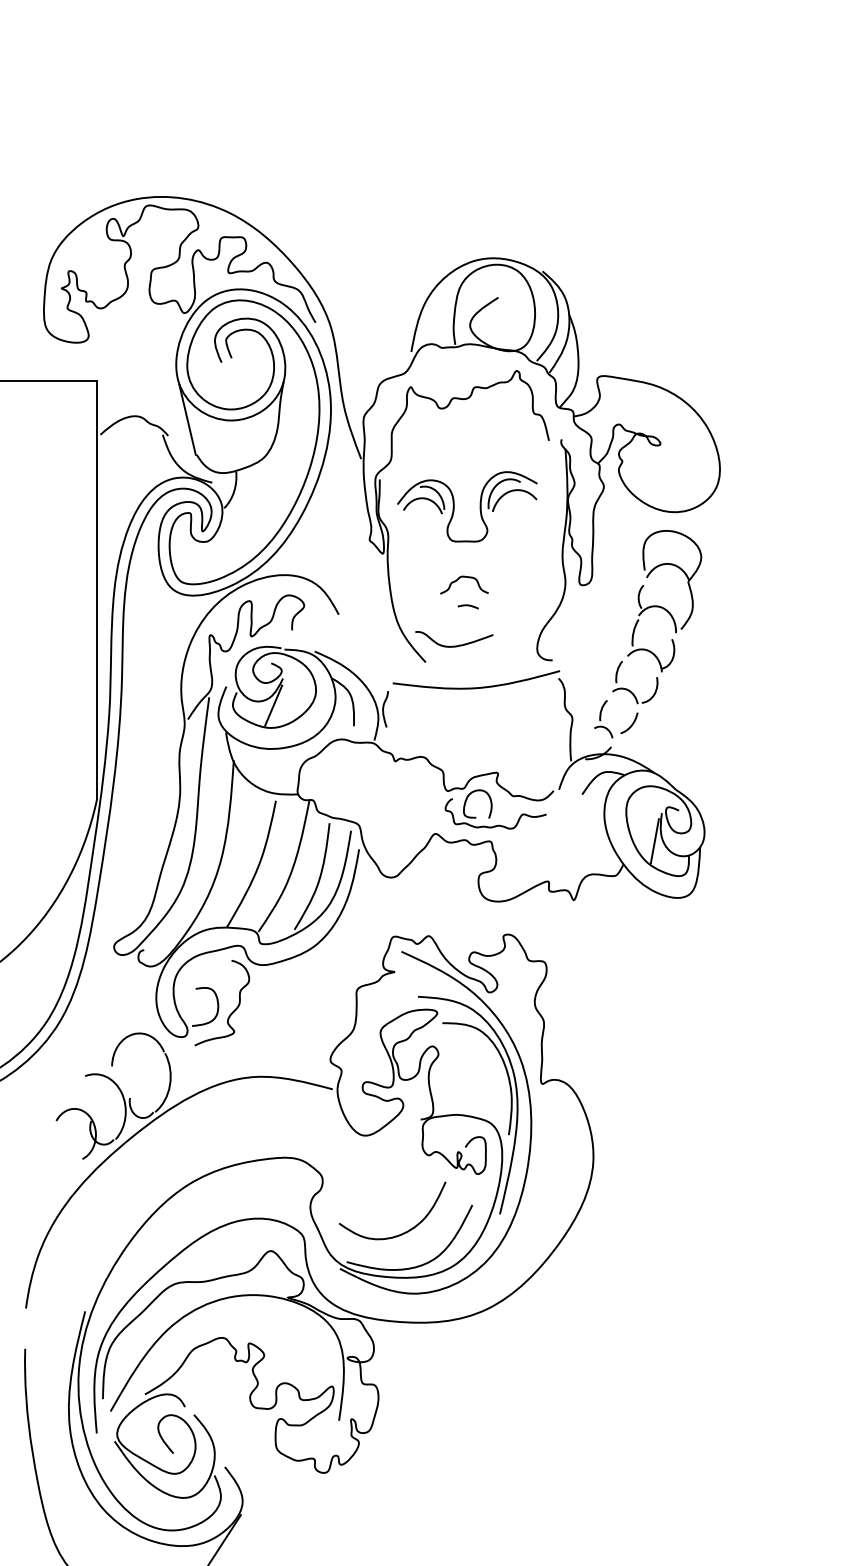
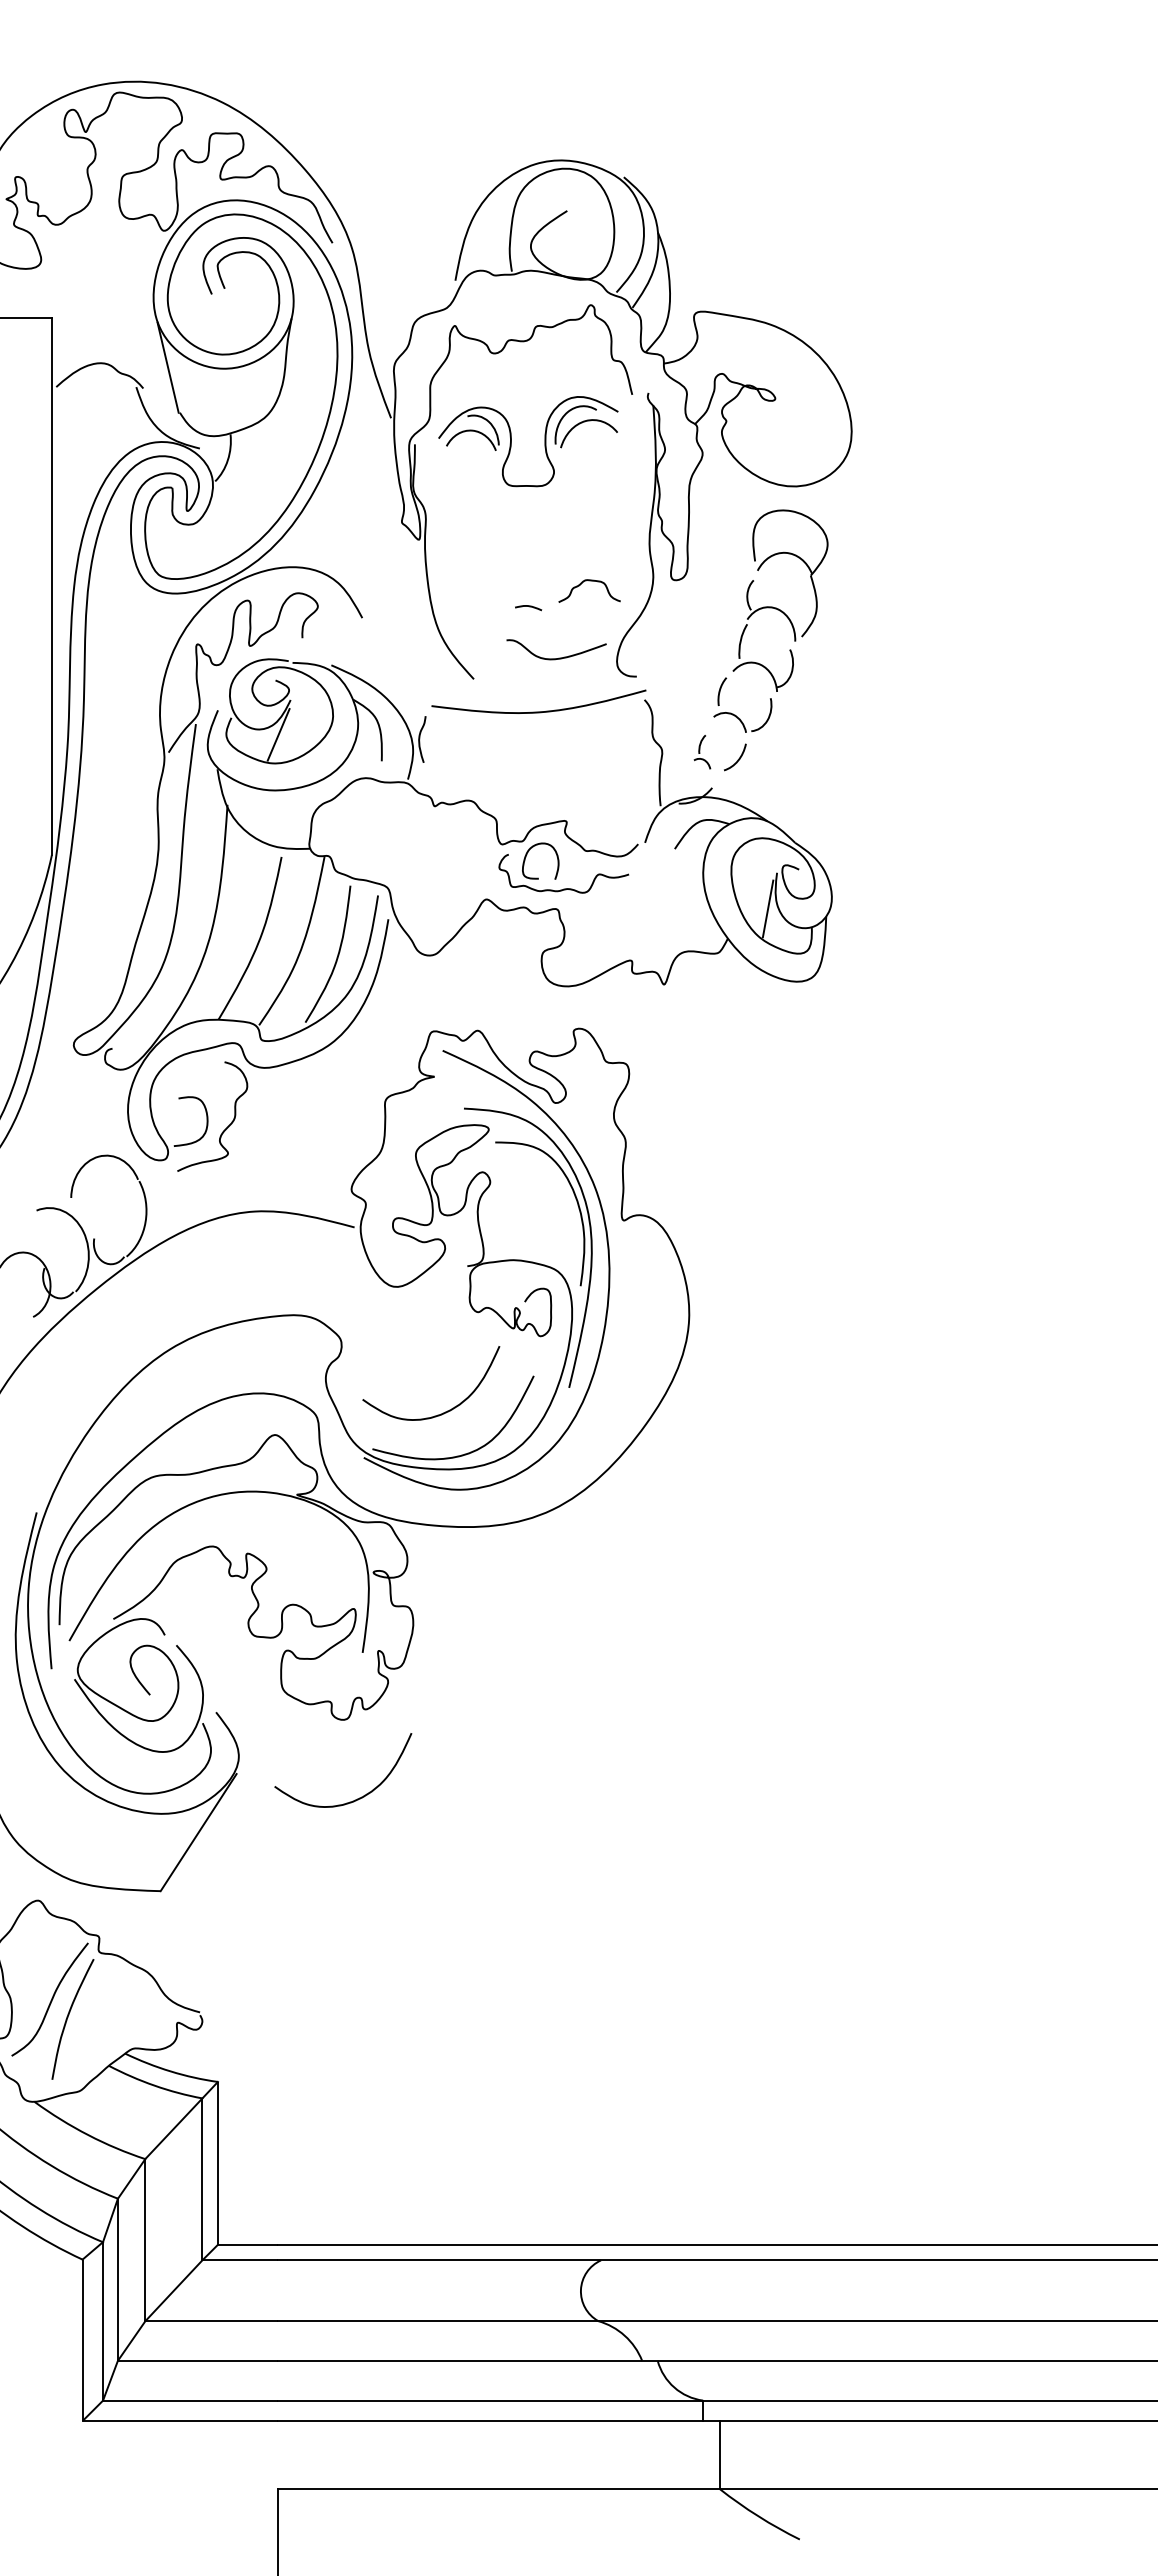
part: (479, 506) -> (544, 441), moved
curve: (464, 577) -> (589, 581), moved
curve: (455, 645) -> (558, 657), moved
part: (603, 718) -> (702, 751), size x0.7
curve: (335, 1534) -> (357, 1798), added

